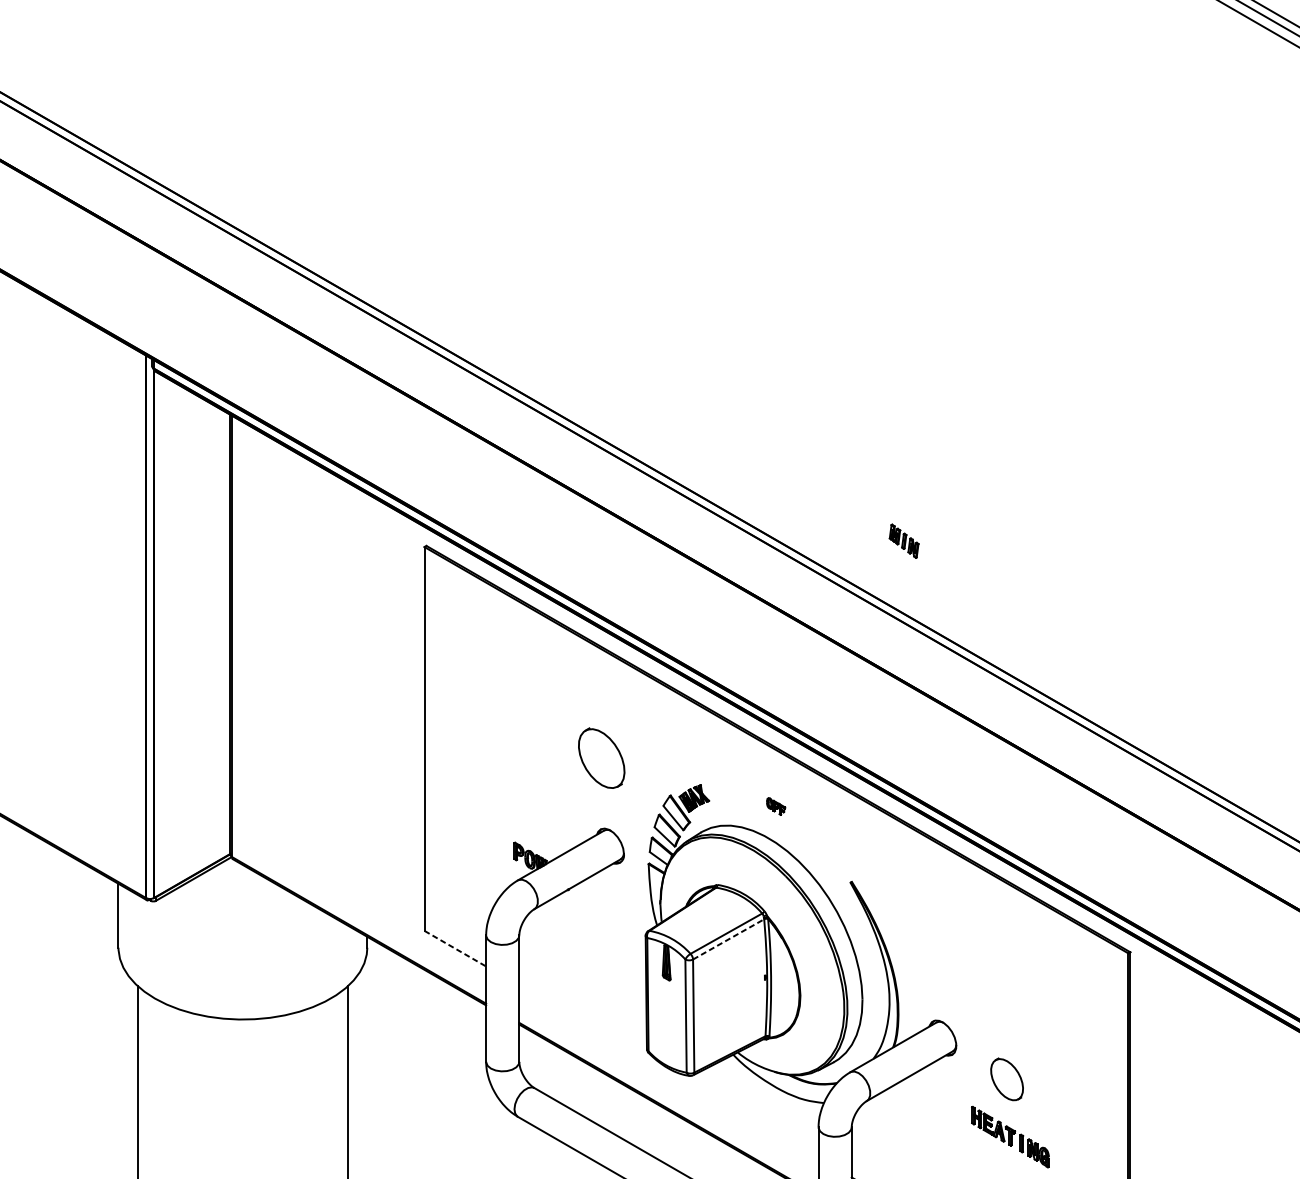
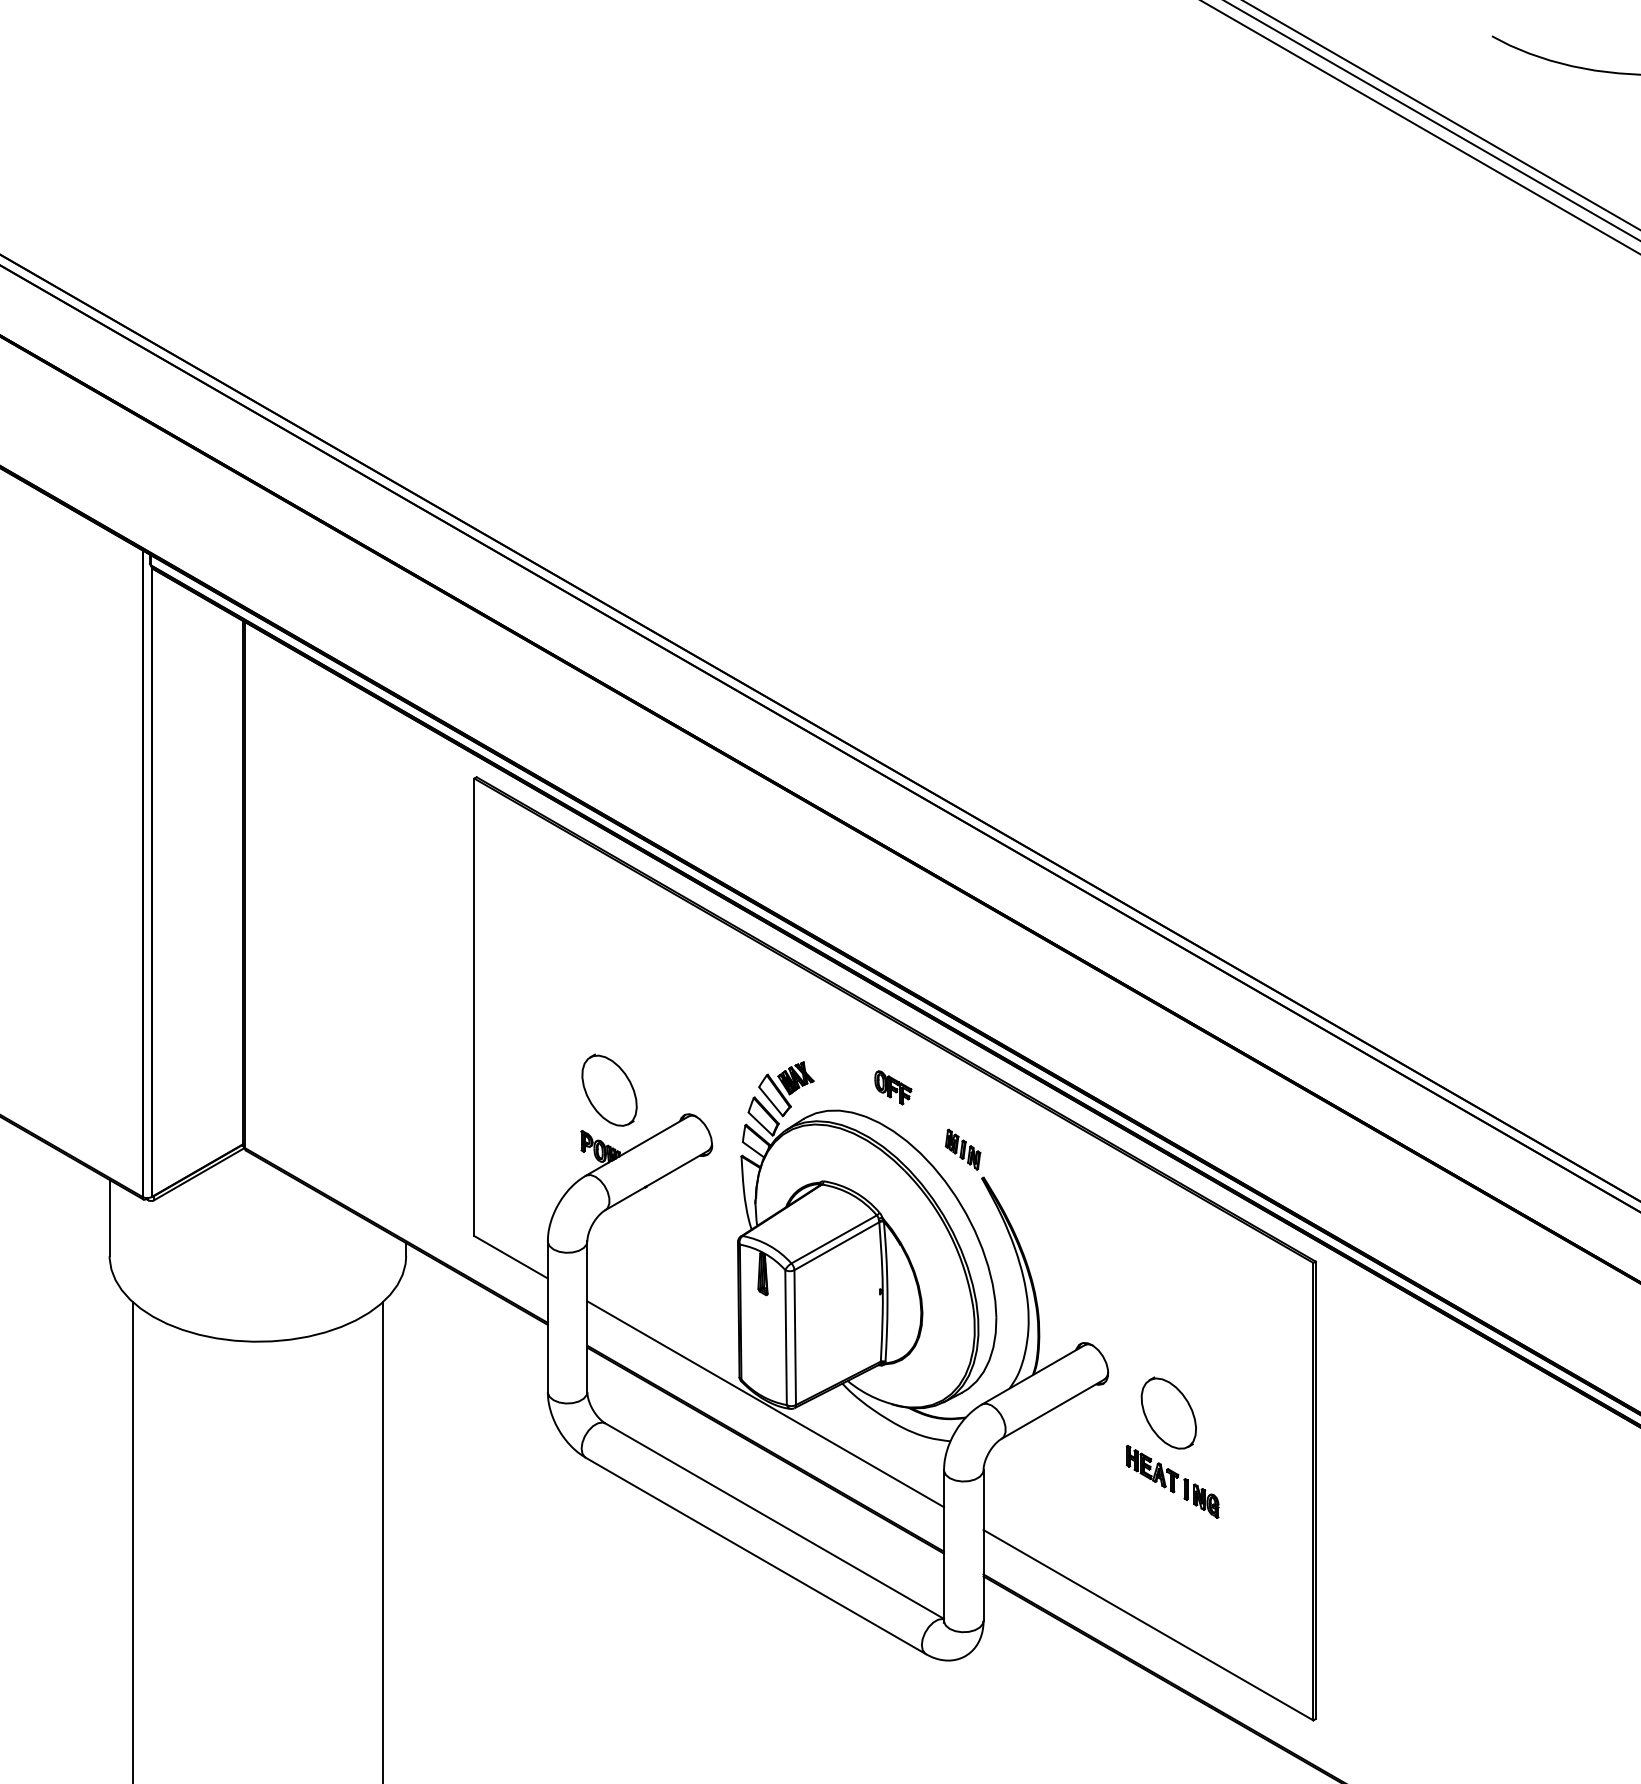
part: (903, 541) -> (962, 1149), moved
part: (601, 757) -> (609, 1089), moved
part: (776, 806) -> (893, 1087), size x1.67
line: (728, 939) -> (836, 1246), dashed -> solid
line: (455, 948) -> (511, 1257), dashed -> solid
line: (668, 1072) -> (765, 1404), added
part: (1006, 1078) -> (1168, 1412), size x1.43

